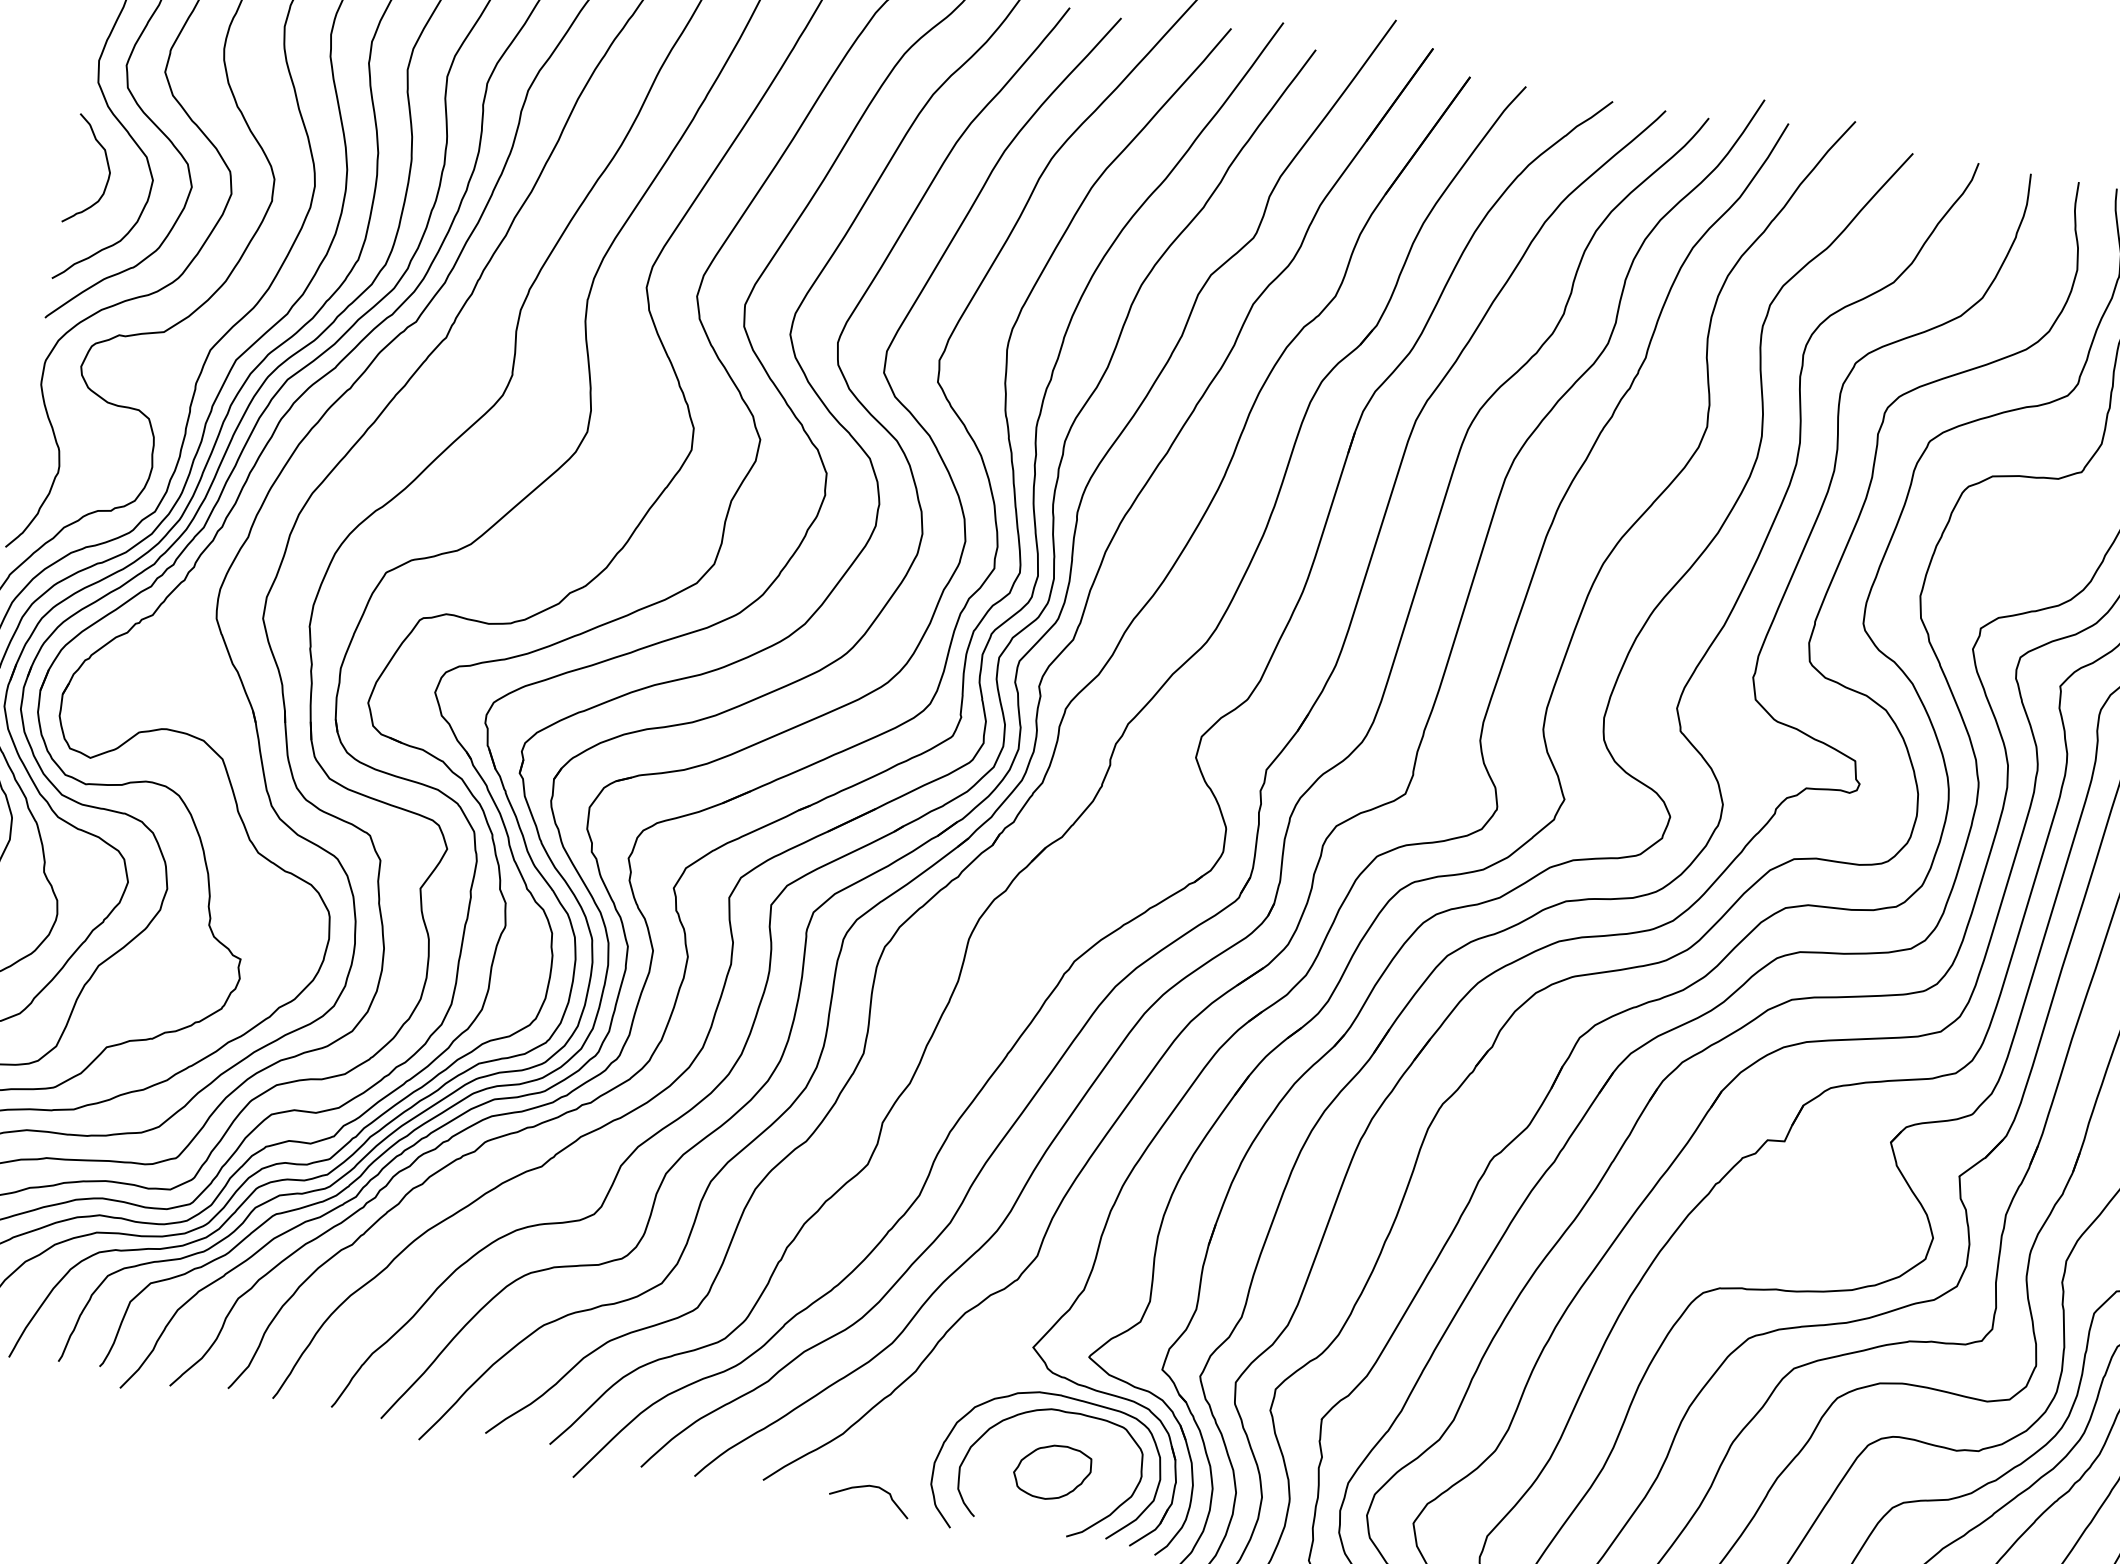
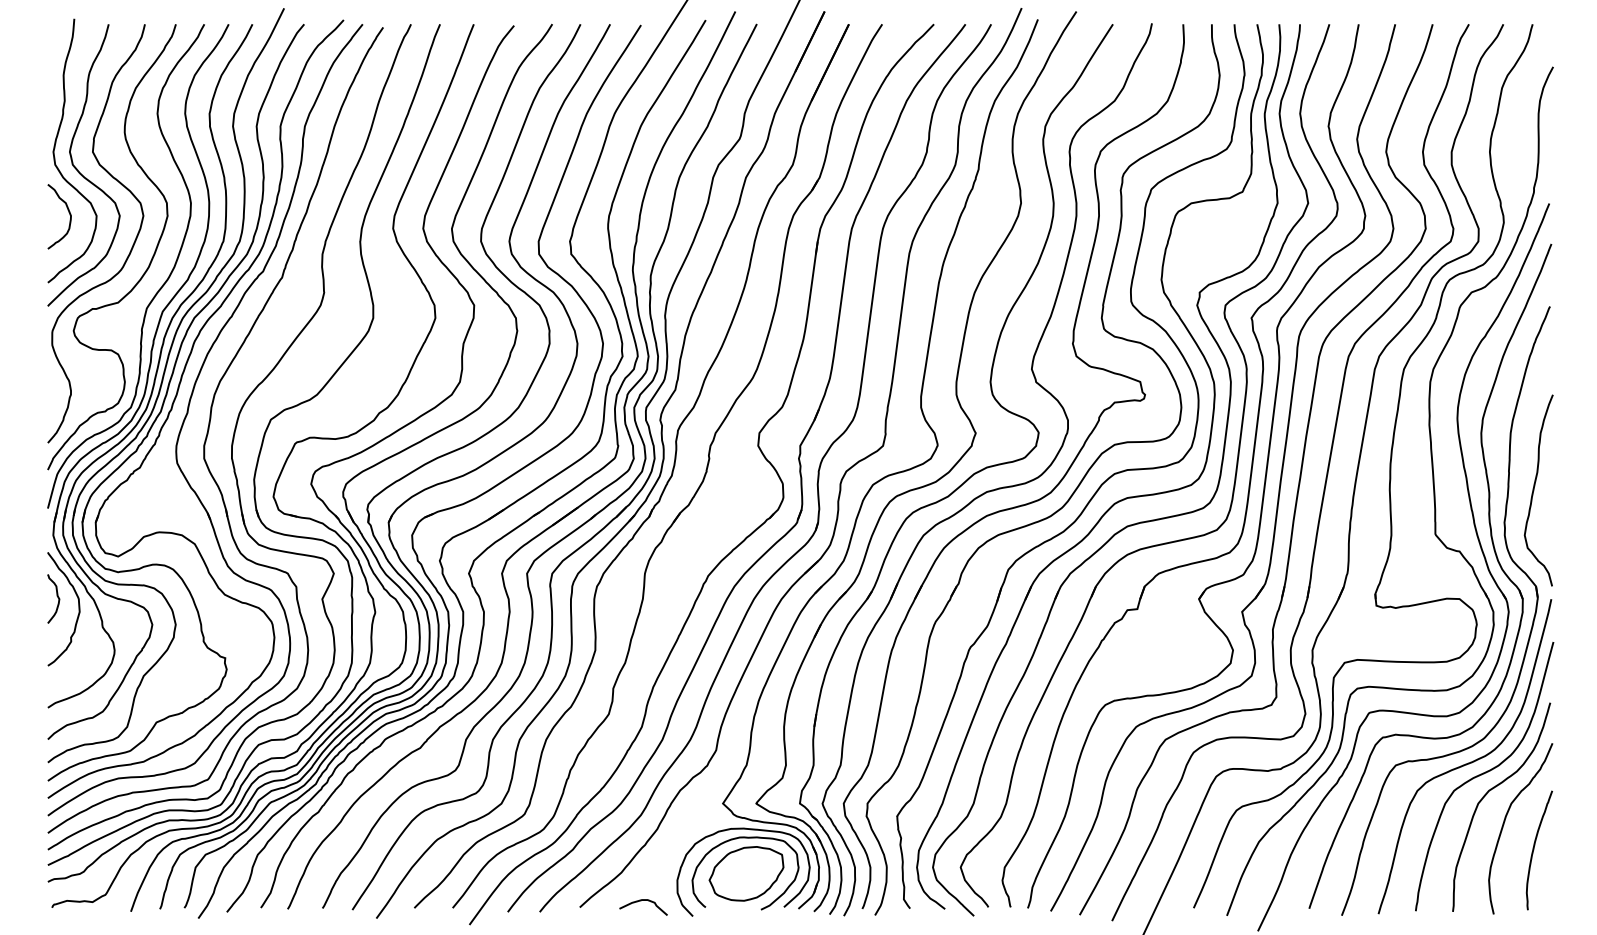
part: (1052, 1471) -> (746, 873), size x1.67

